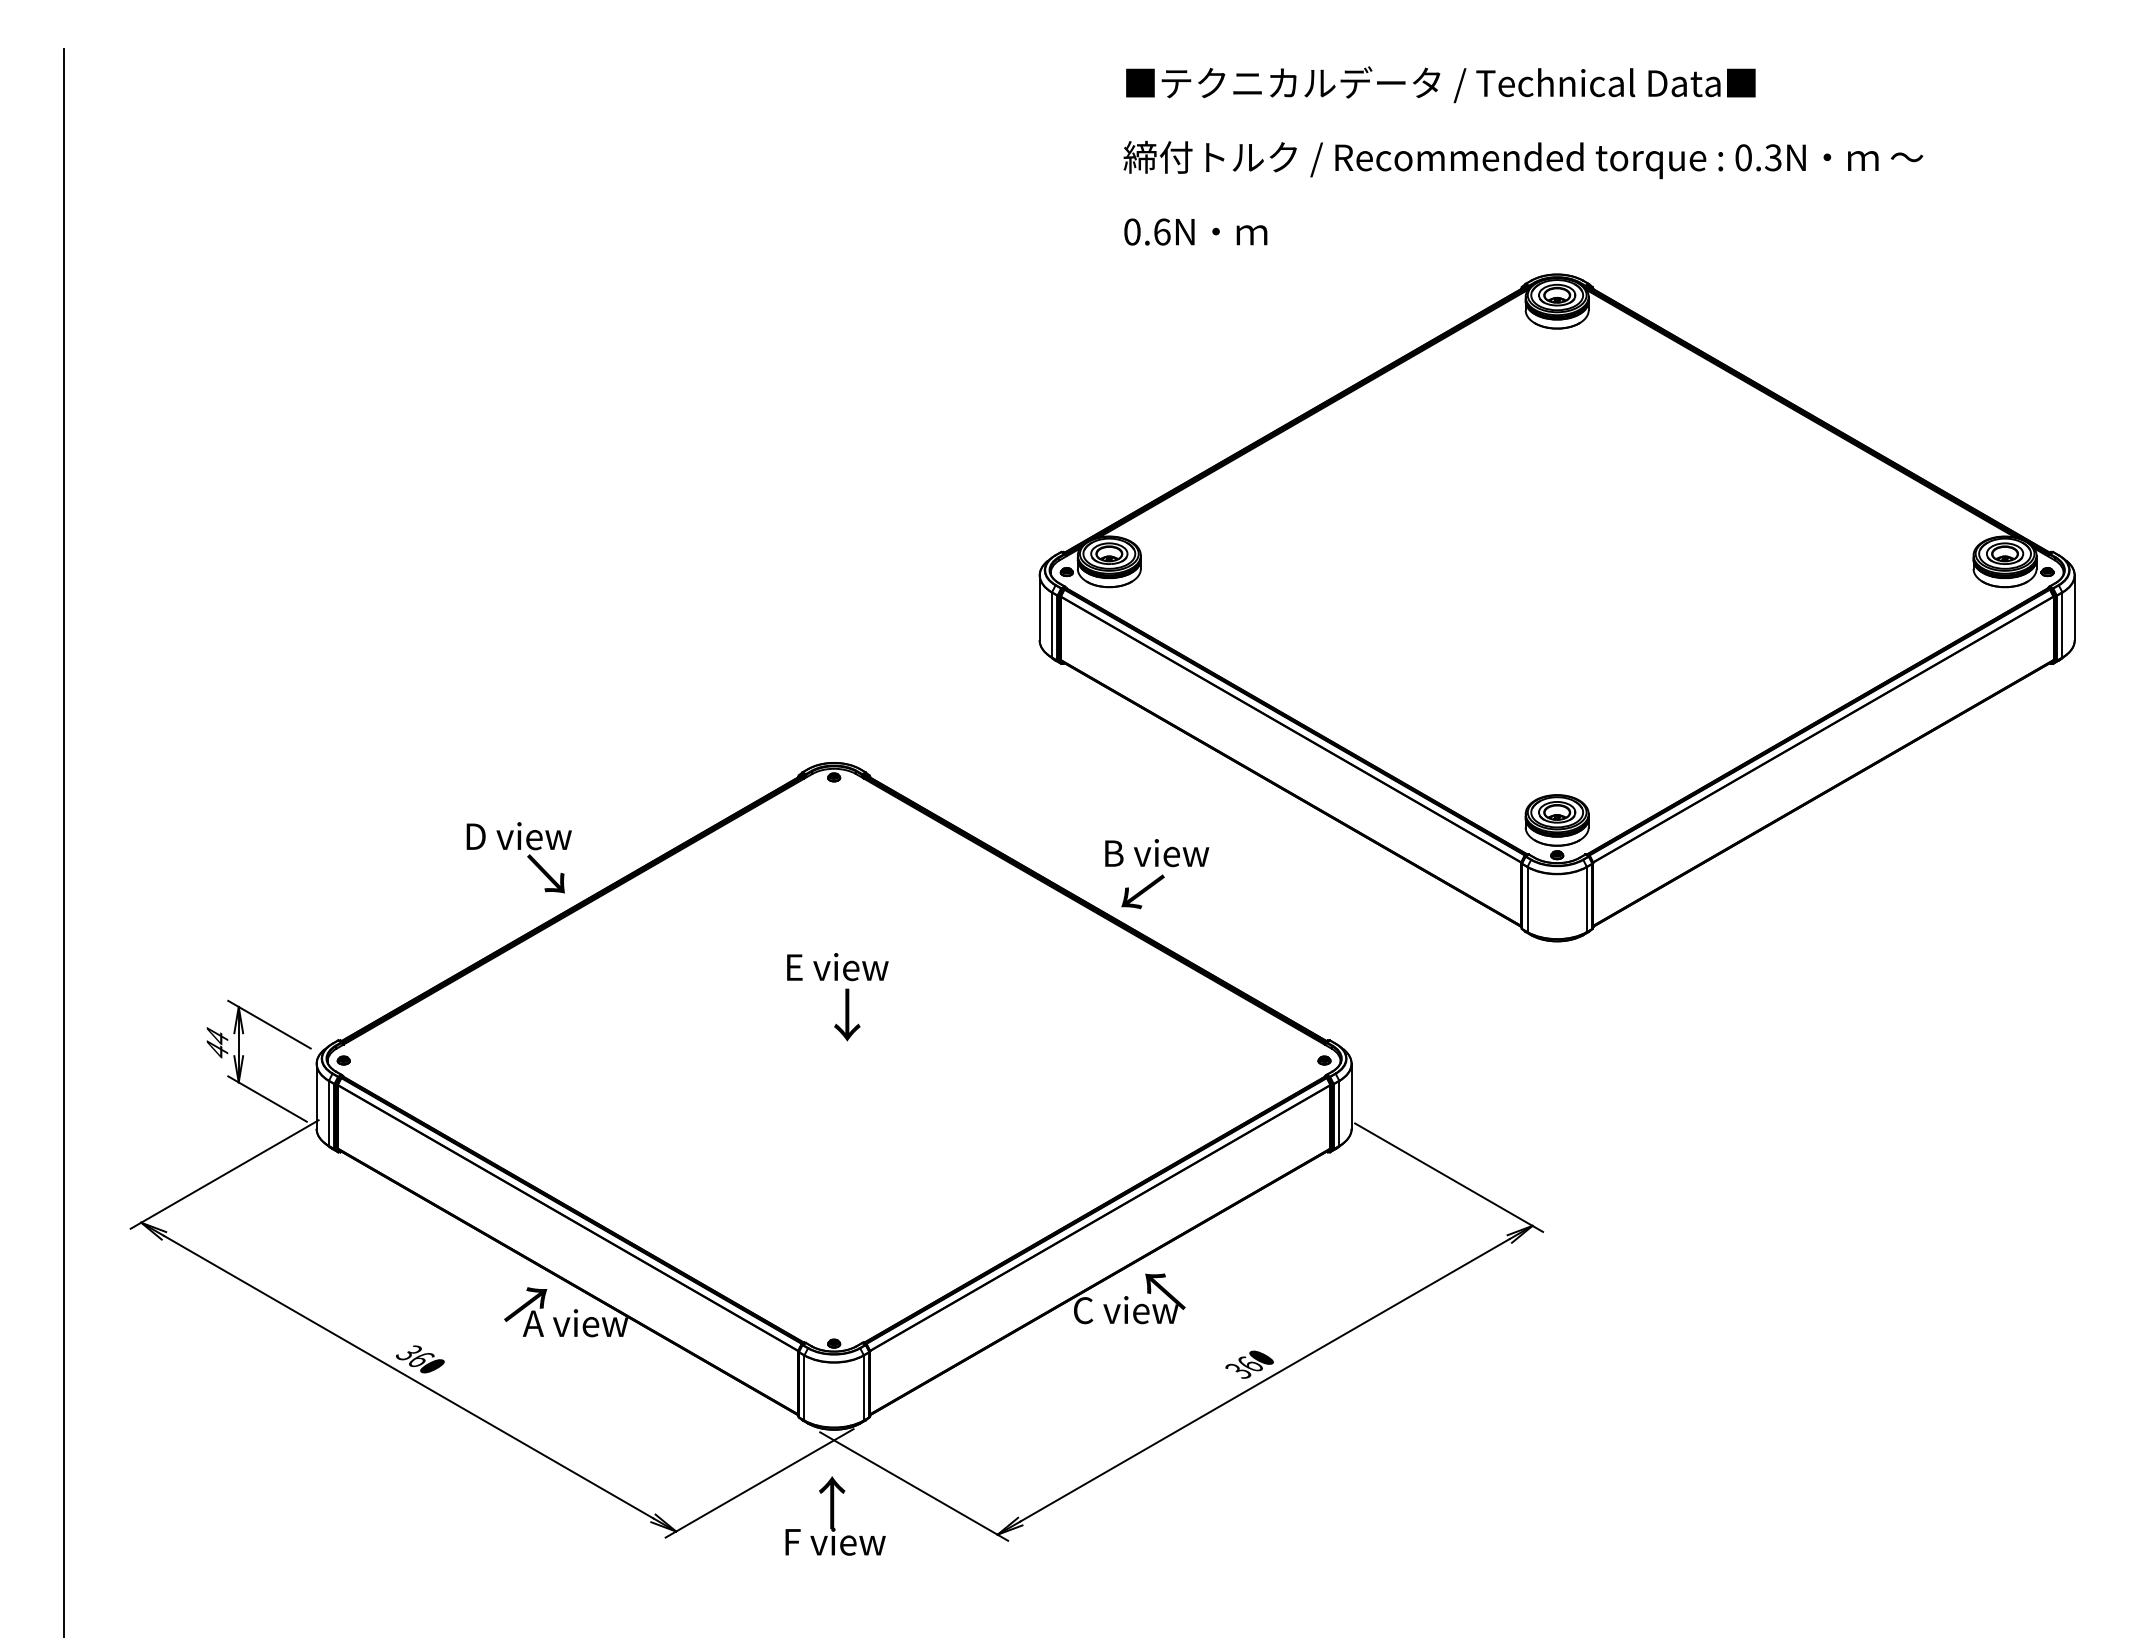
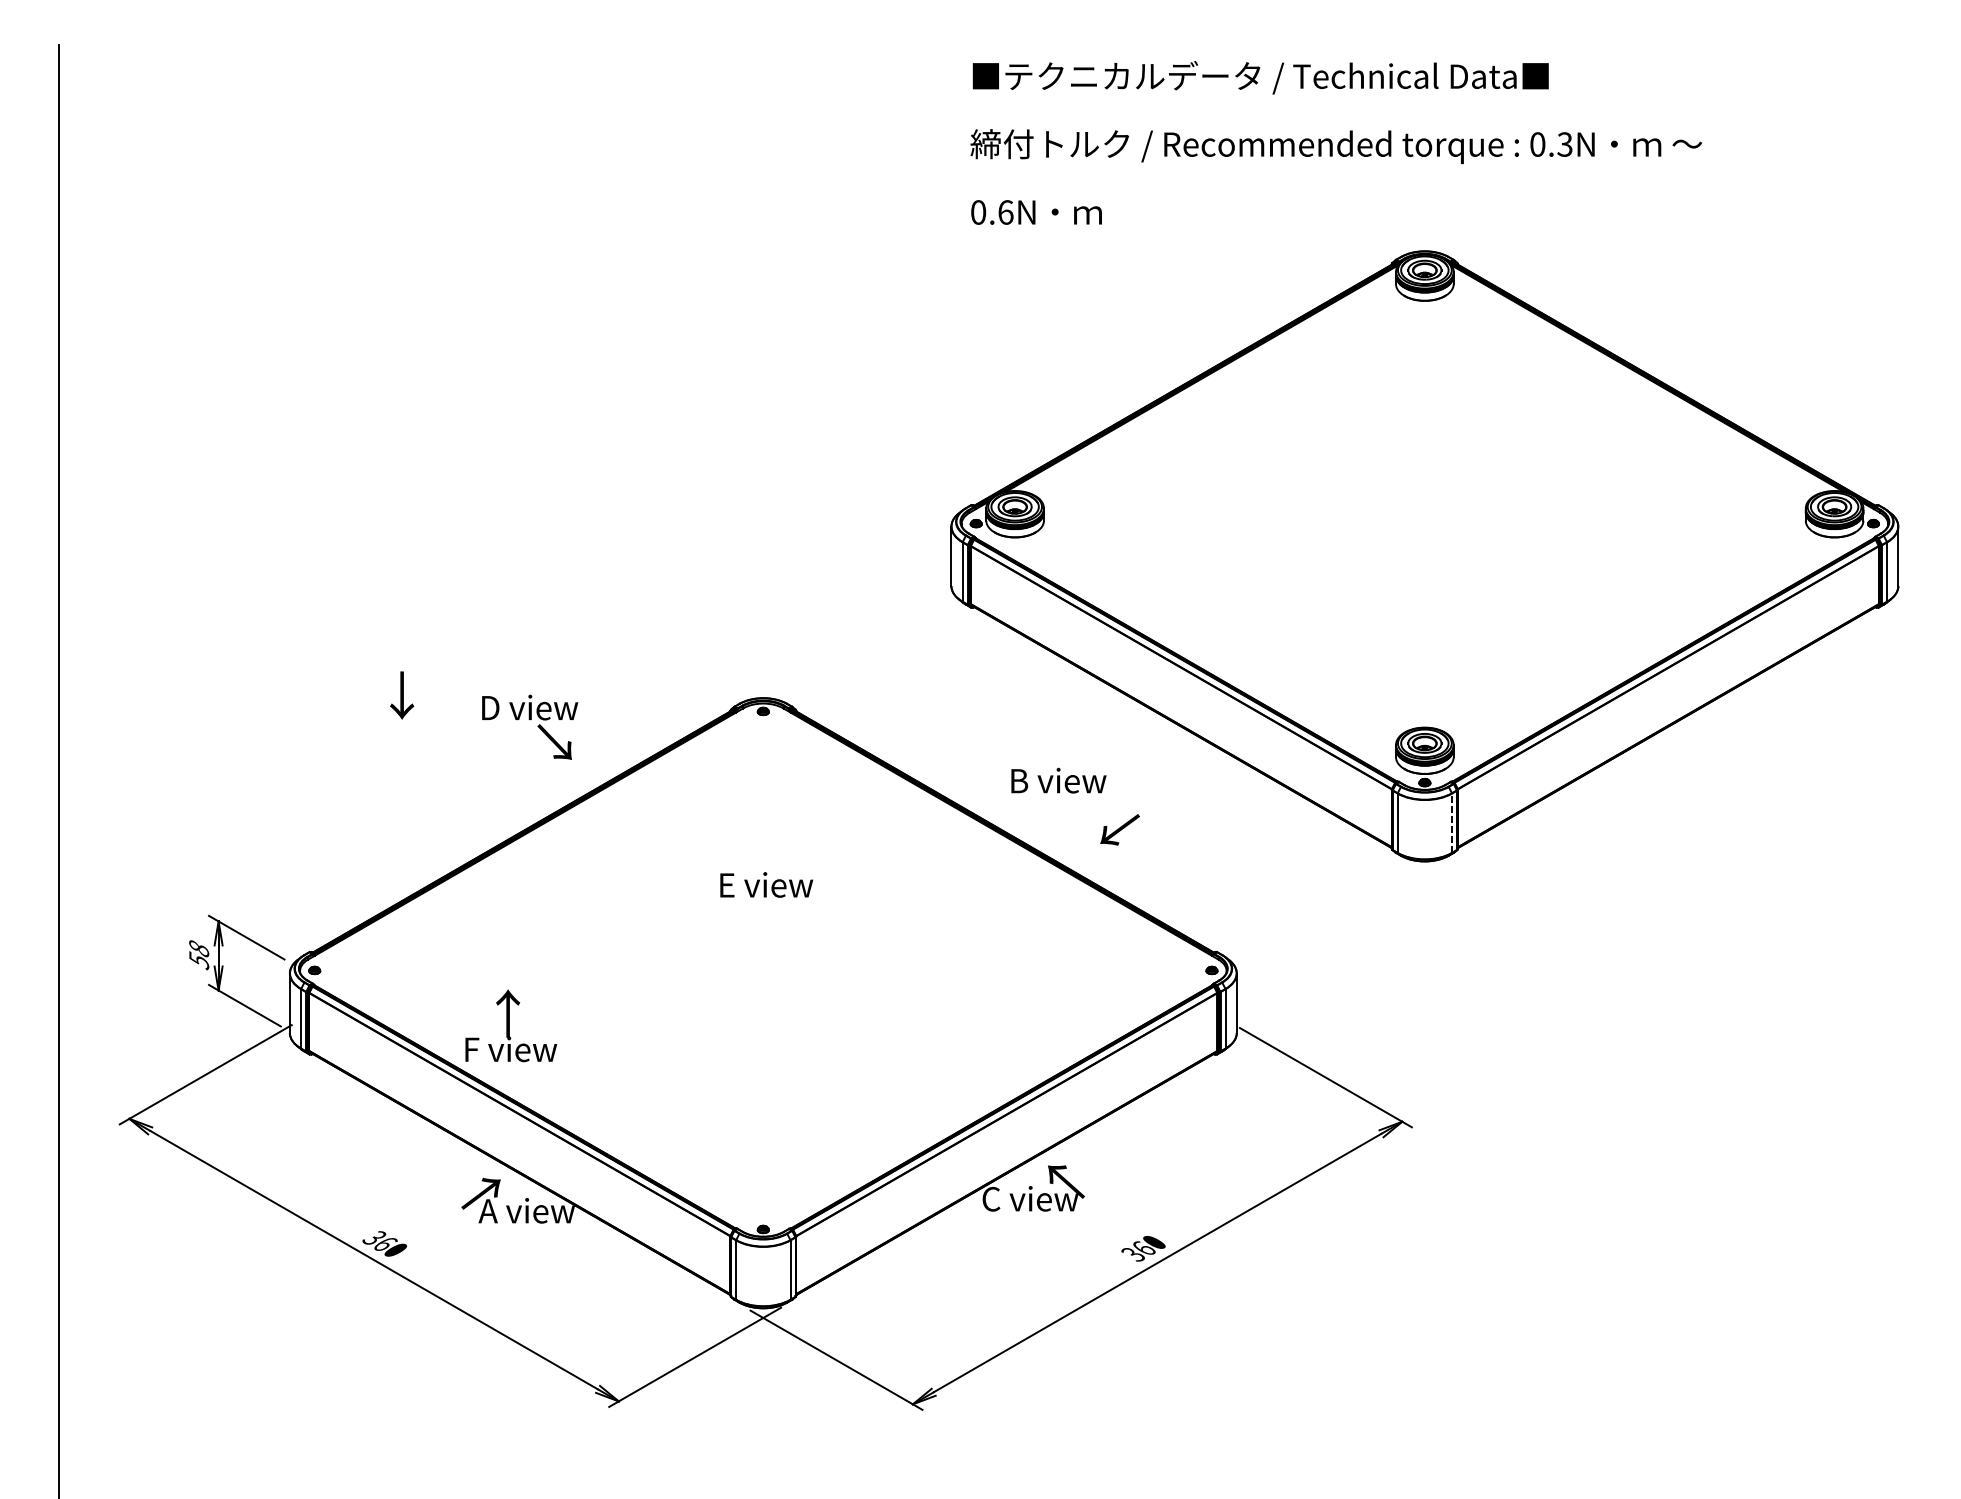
text: (1523, 155) -> (1336, 142), moved
text: (518, 857) -> (529, 727), moved
text: (1142, 891) -> (1119, 829), moved
line: (1586, 899) -> (1451, 823), solid -> dashed
text: (847, 1014) -> (402, 695), moved
text: (217, 1043) -> (199, 954), 44 -> 58
text: (835, 1515) -> (511, 1025), moved

